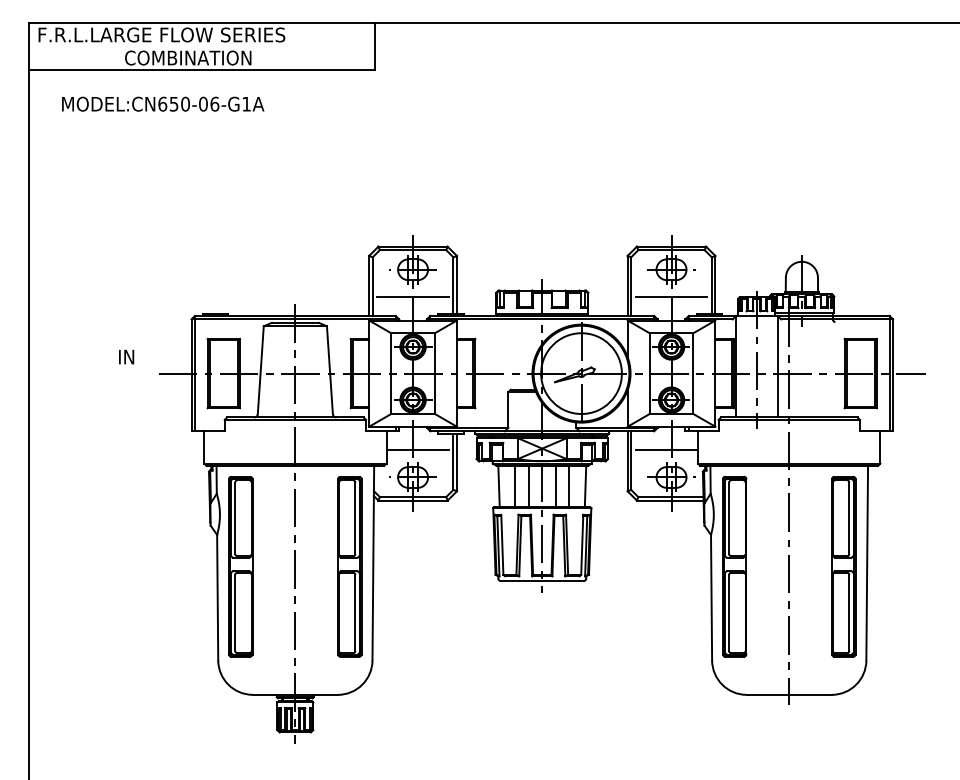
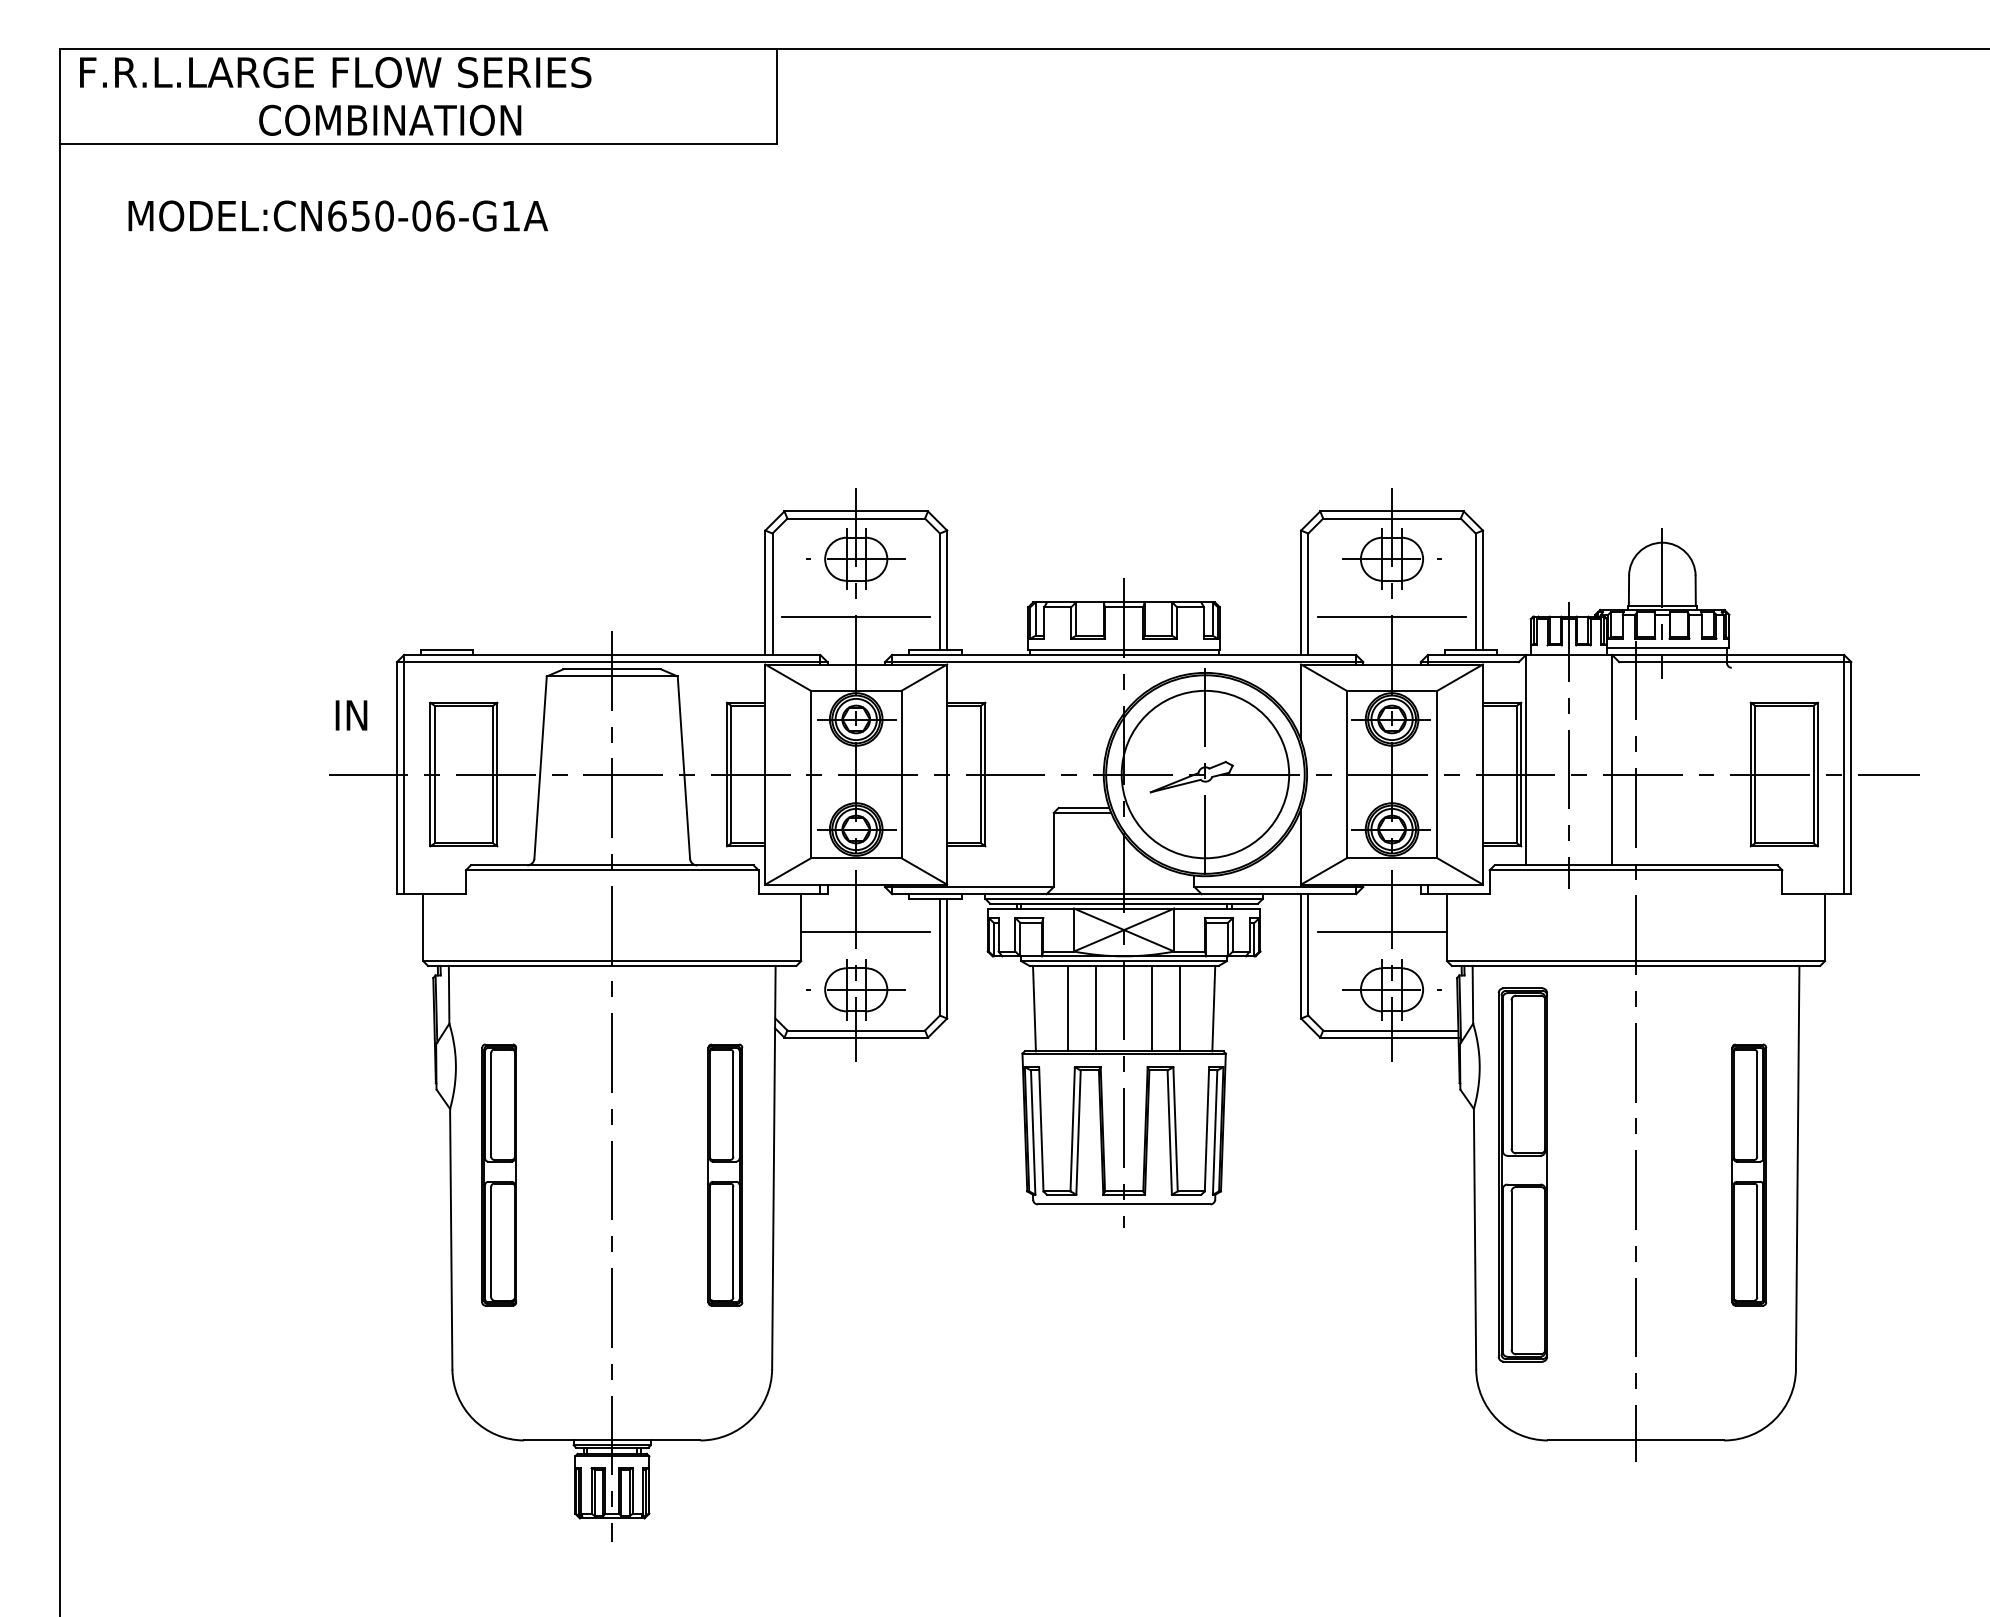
text: (126, 356) -> (351, 714), moved
part: (240, 566) -> (498, 1174), size x0.7
part: (349, 566) -> (724, 1174), size x0.7
part: (843, 566) -> (1748, 1174), size x0.7

